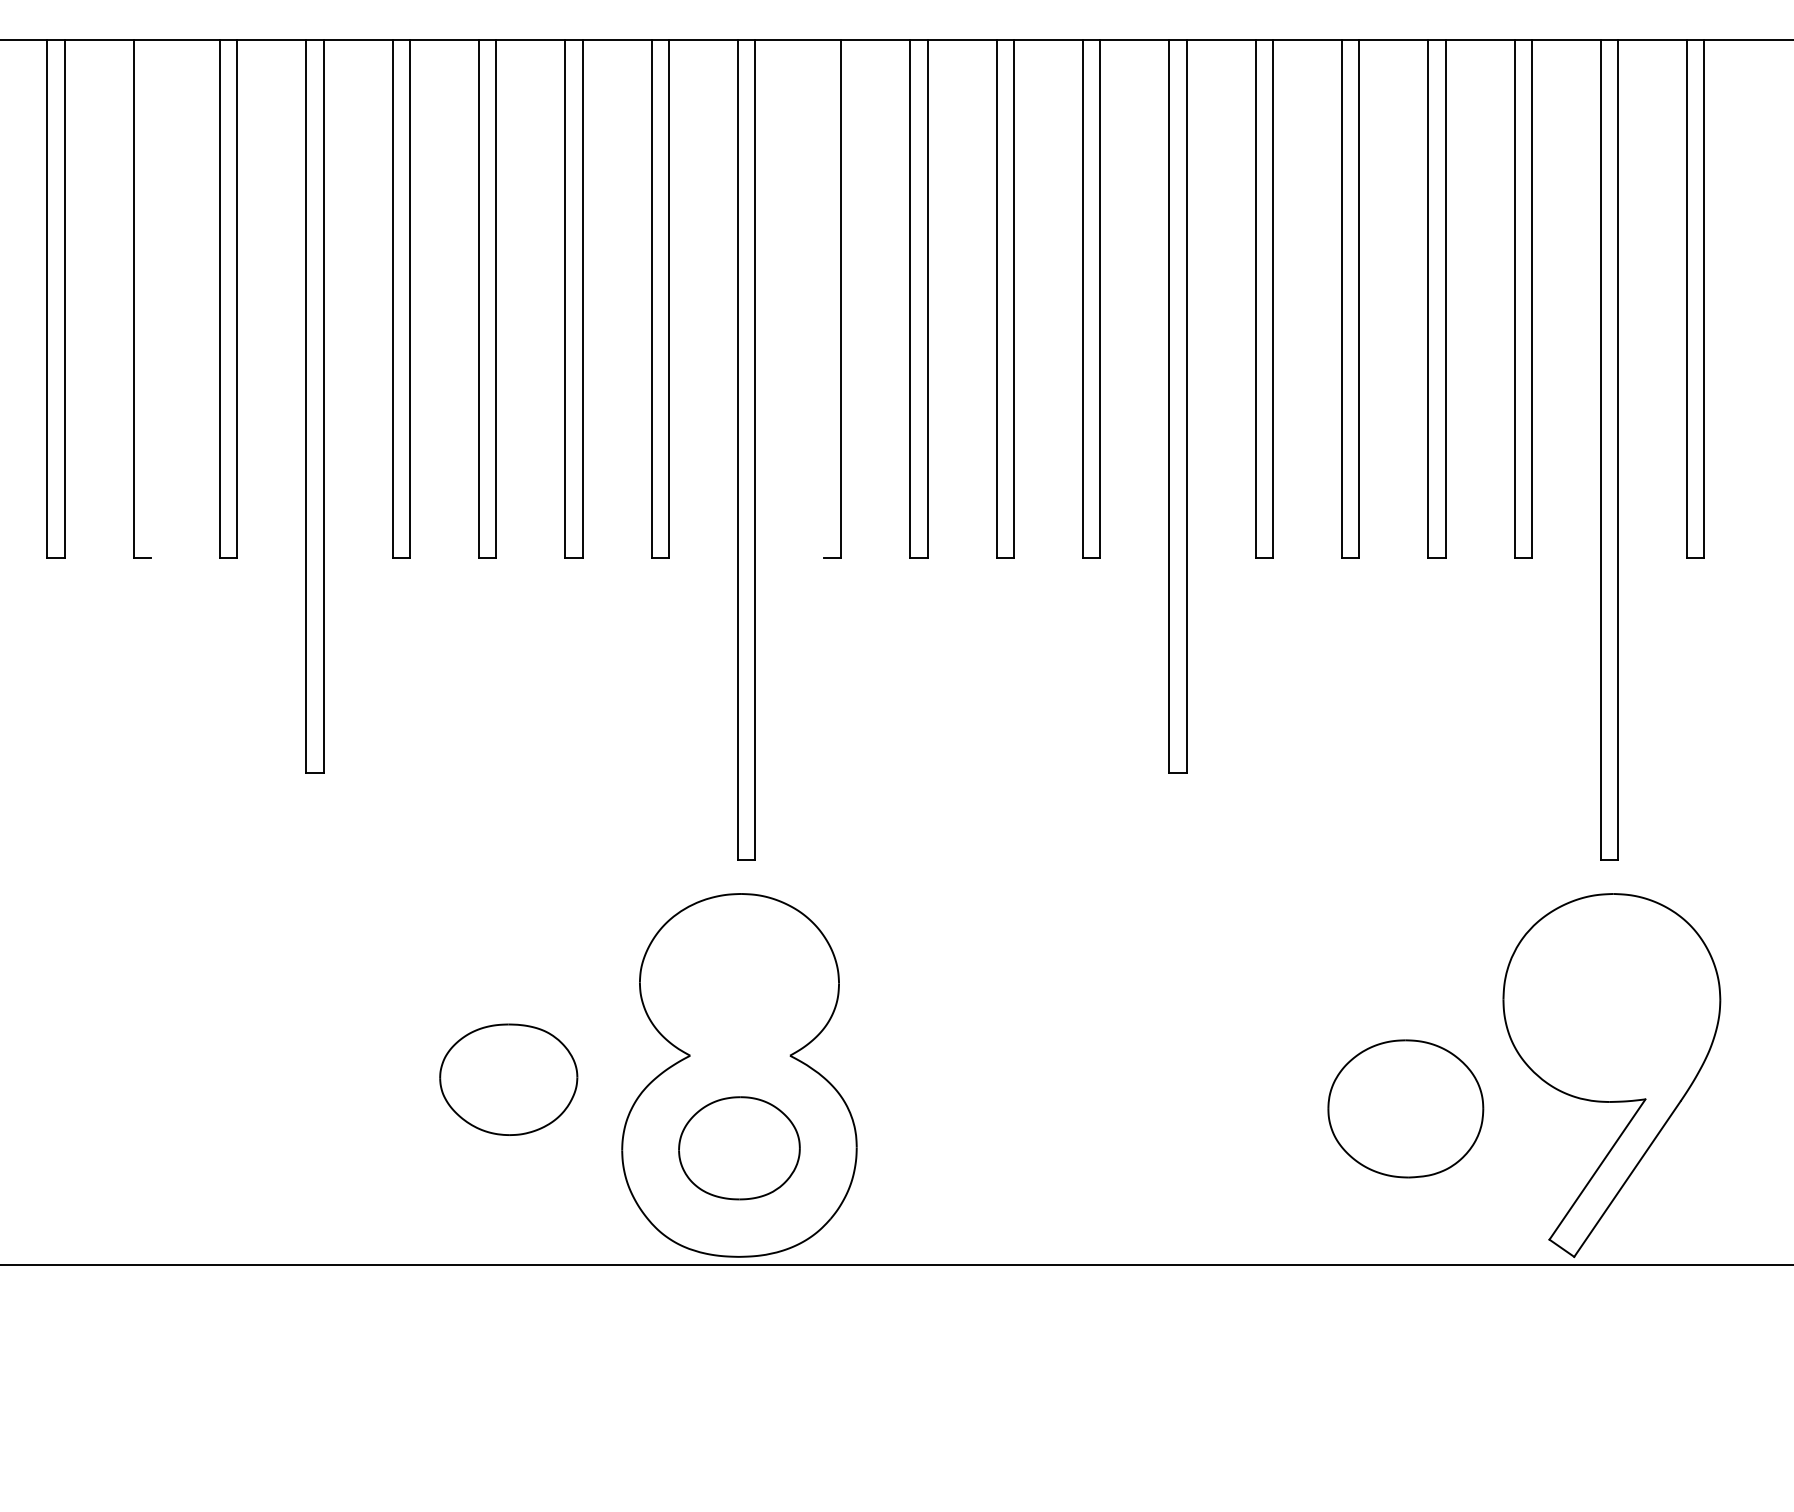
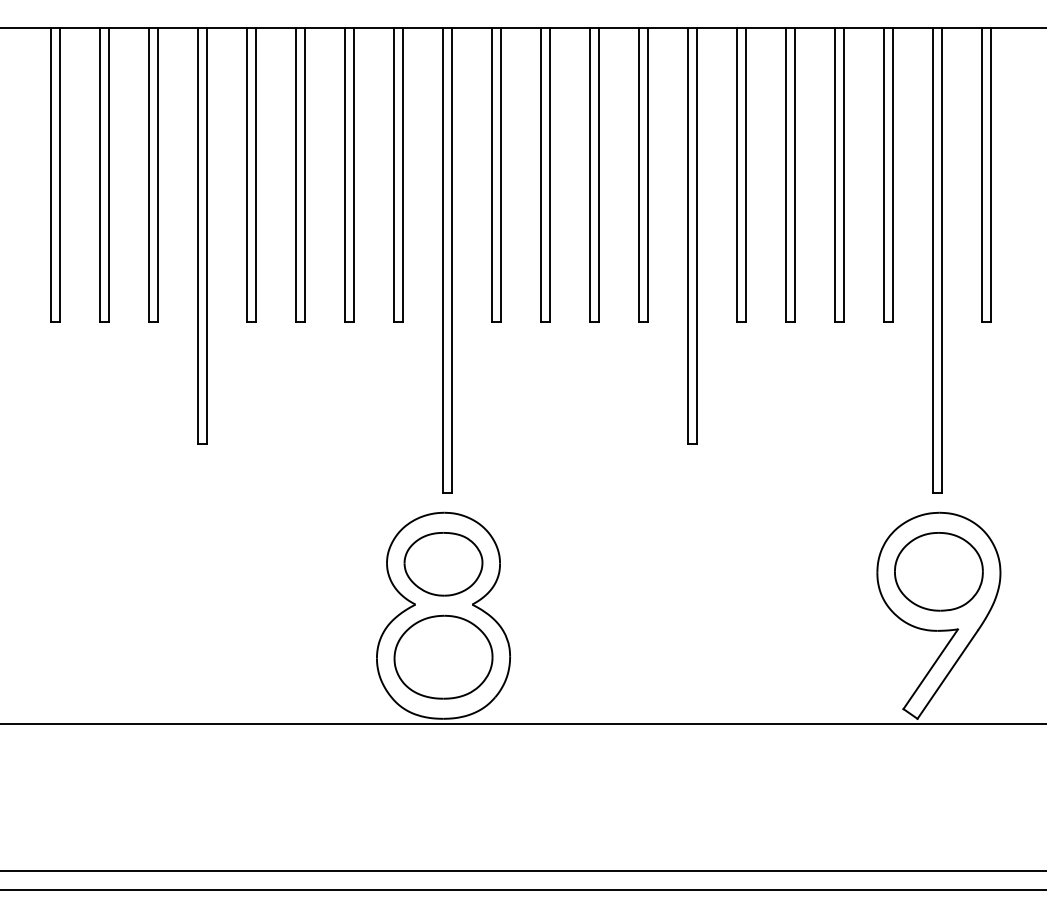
line: (151, 298) -> (109, 174), added
line: (823, 298) -> (491, 174), added
part: (508, 1080) -> (443, 564), moved
part: (1405, 1108) -> (938, 571), moved
part: (739, 1147) -> (443, 656), size x1.43

